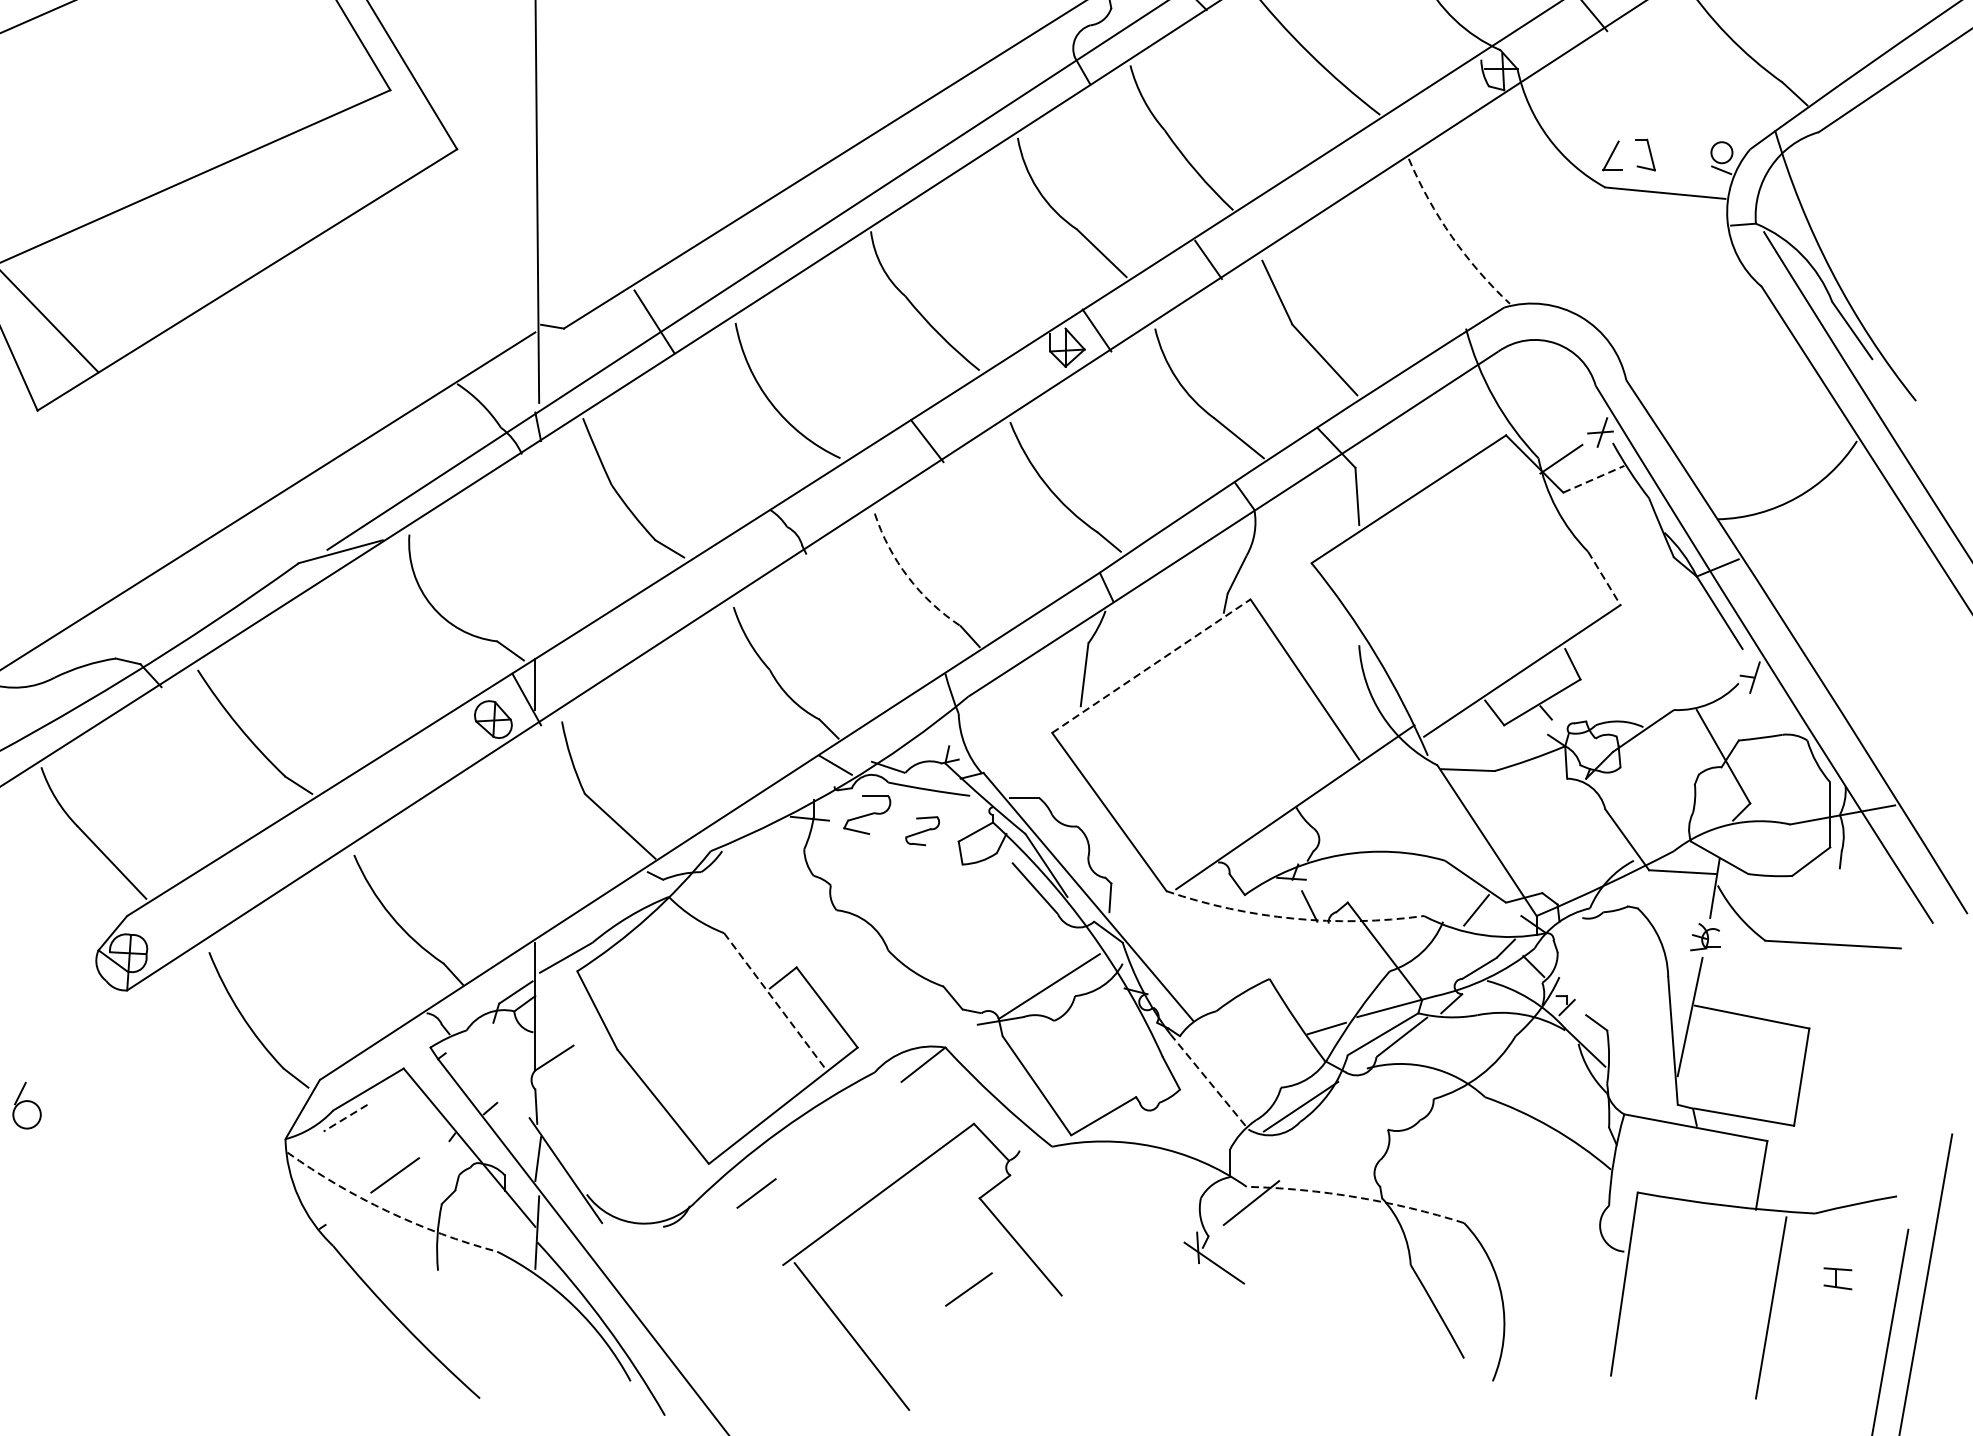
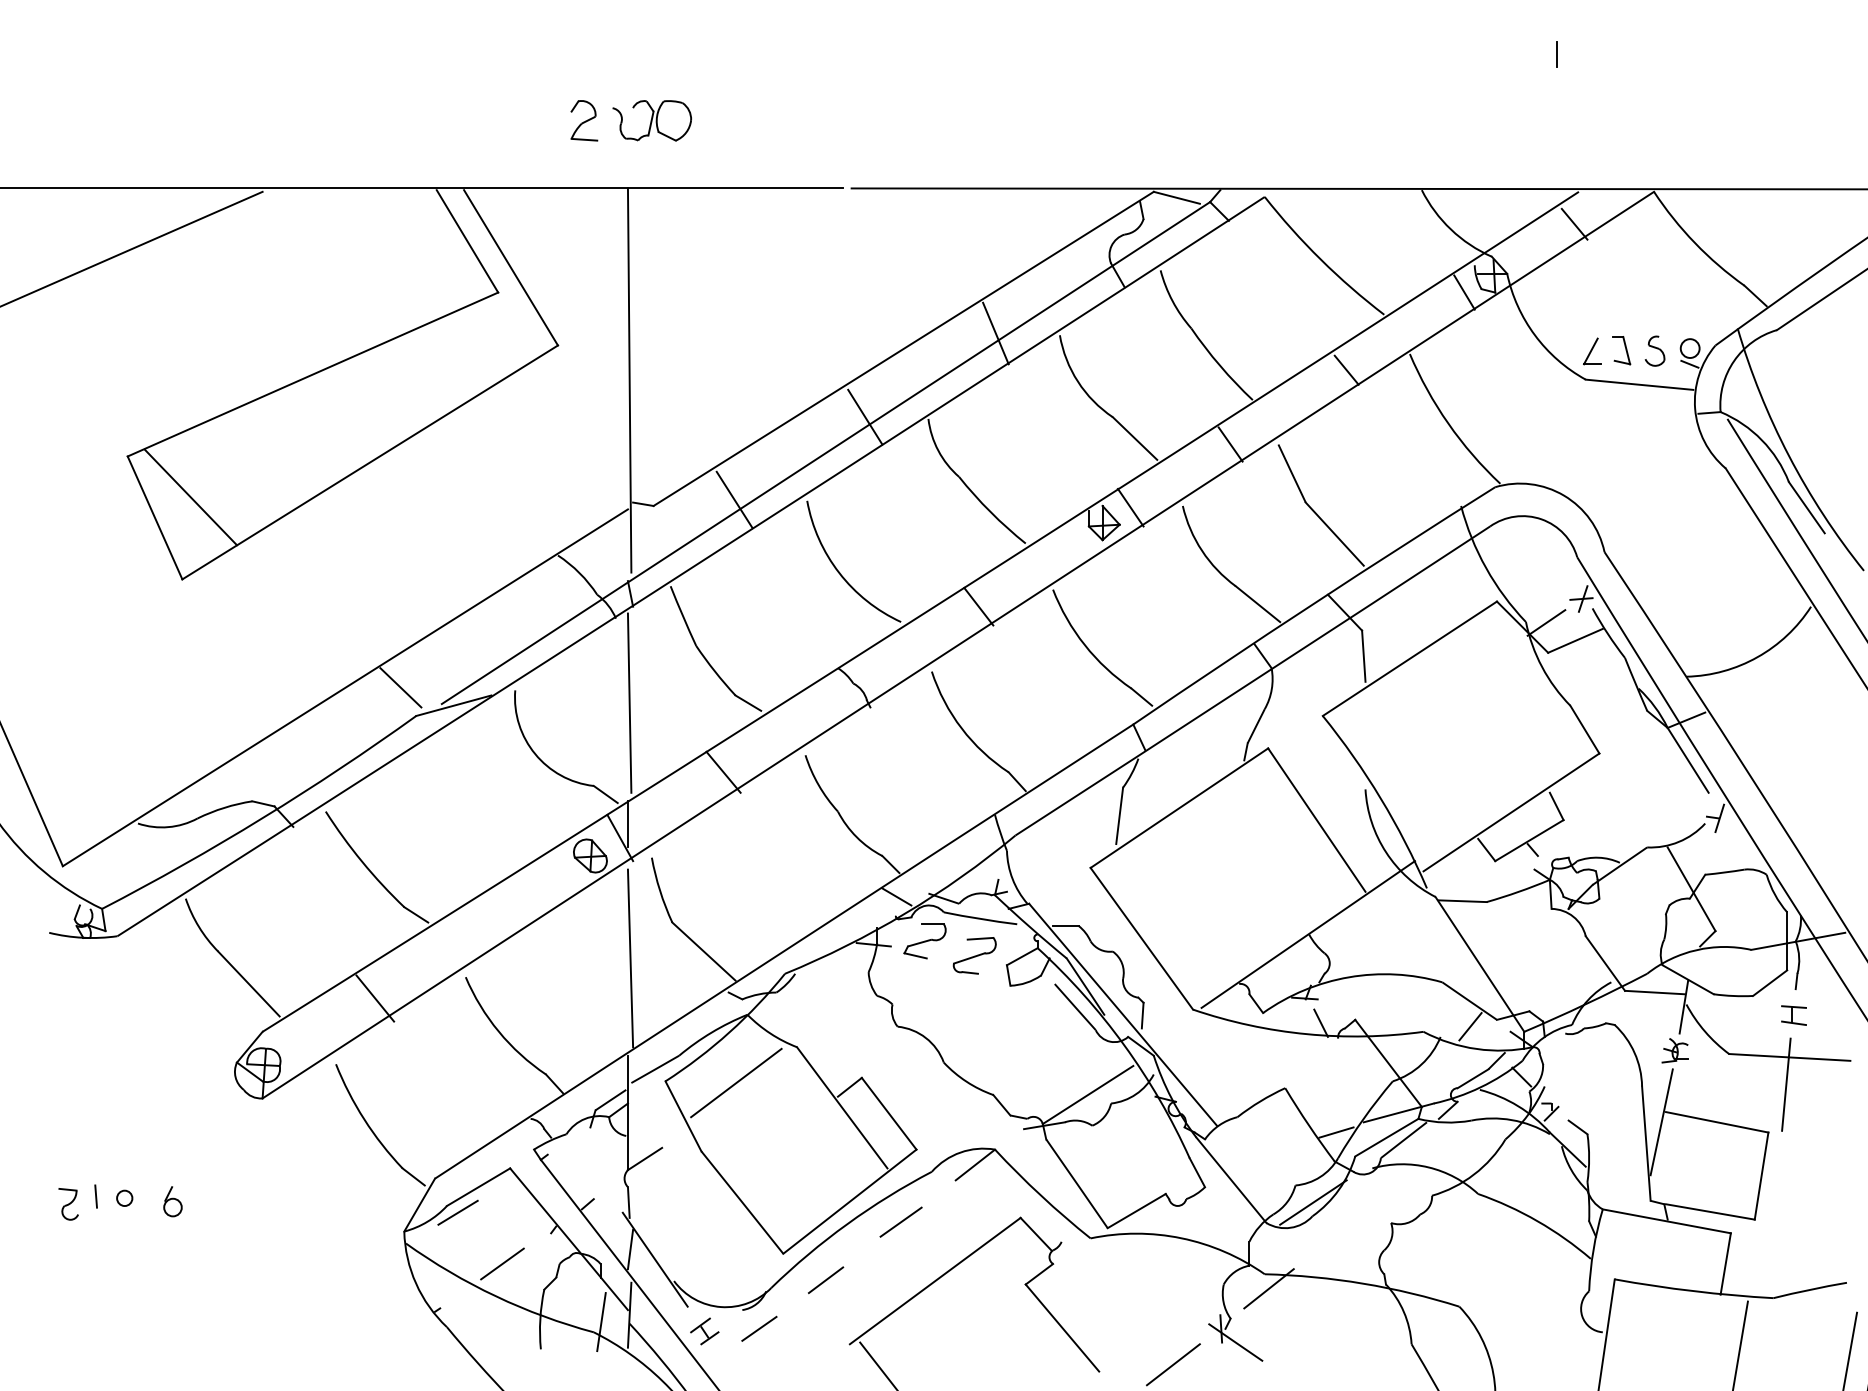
line: (1469, 90) -> (1464, 292), added
line: (945, 135) -> (995, 333), added
part: (1682, 154) -> (1654, 350), added
line: (1338, 176) -> (1346, 369), added
line: (800, 228) -> (865, 416), added
arc: (1451, 236) -> (1448, 423), dashed -> solid
line: (1593, 478) -> (1575, 640), dashed -> solid
line: (281, 531) -> (400, 687), added
line: (537, 548) -> (629, 702), added
arc: (907, 577) -> (961, 728), dashed -> solid
line: (1603, 578) -> (1584, 729), dashed -> solid
line: (642, 625) -> (723, 771), added
line: (1151, 665) -> (1179, 807), dashed -> solid
part: (922, 830) -> (974, 955), size x1.43
line: (538, 834) -> (630, 958), added
line: (253, 878) -> (375, 998), added
arc: (1294, 918) -> (1307, 1034), dashed -> solid
line: (656, 972) -> (736, 1082), added
line: (1829, 974) -> (1786, 1084), added
line: (774, 1000) -> (842, 1107), dashed -> solid
line: (1209, 1082) -> (1231, 1180), dashed -> solid
part: (26, 1105) -> (172, 1201), size x0.71
line: (346, 1117) -> (458, 1212), dashed -> solid
arc: (1357, 1197) -> (1363, 1283), dashed -> solid
arc: (387, 1211) -> (495, 1296), dashed -> solid
line: (505, 1240) -> (601, 1322), added
line: (682, 1247) -> (759, 1328), added
part: (620, 1250) -> (704, 1331), added
part: (1837, 1278) -> (1793, 1015), moved
line: (1143, 1287) -> (1172, 1364), added
line: (968, 1288) -> (900, 1221), moved

